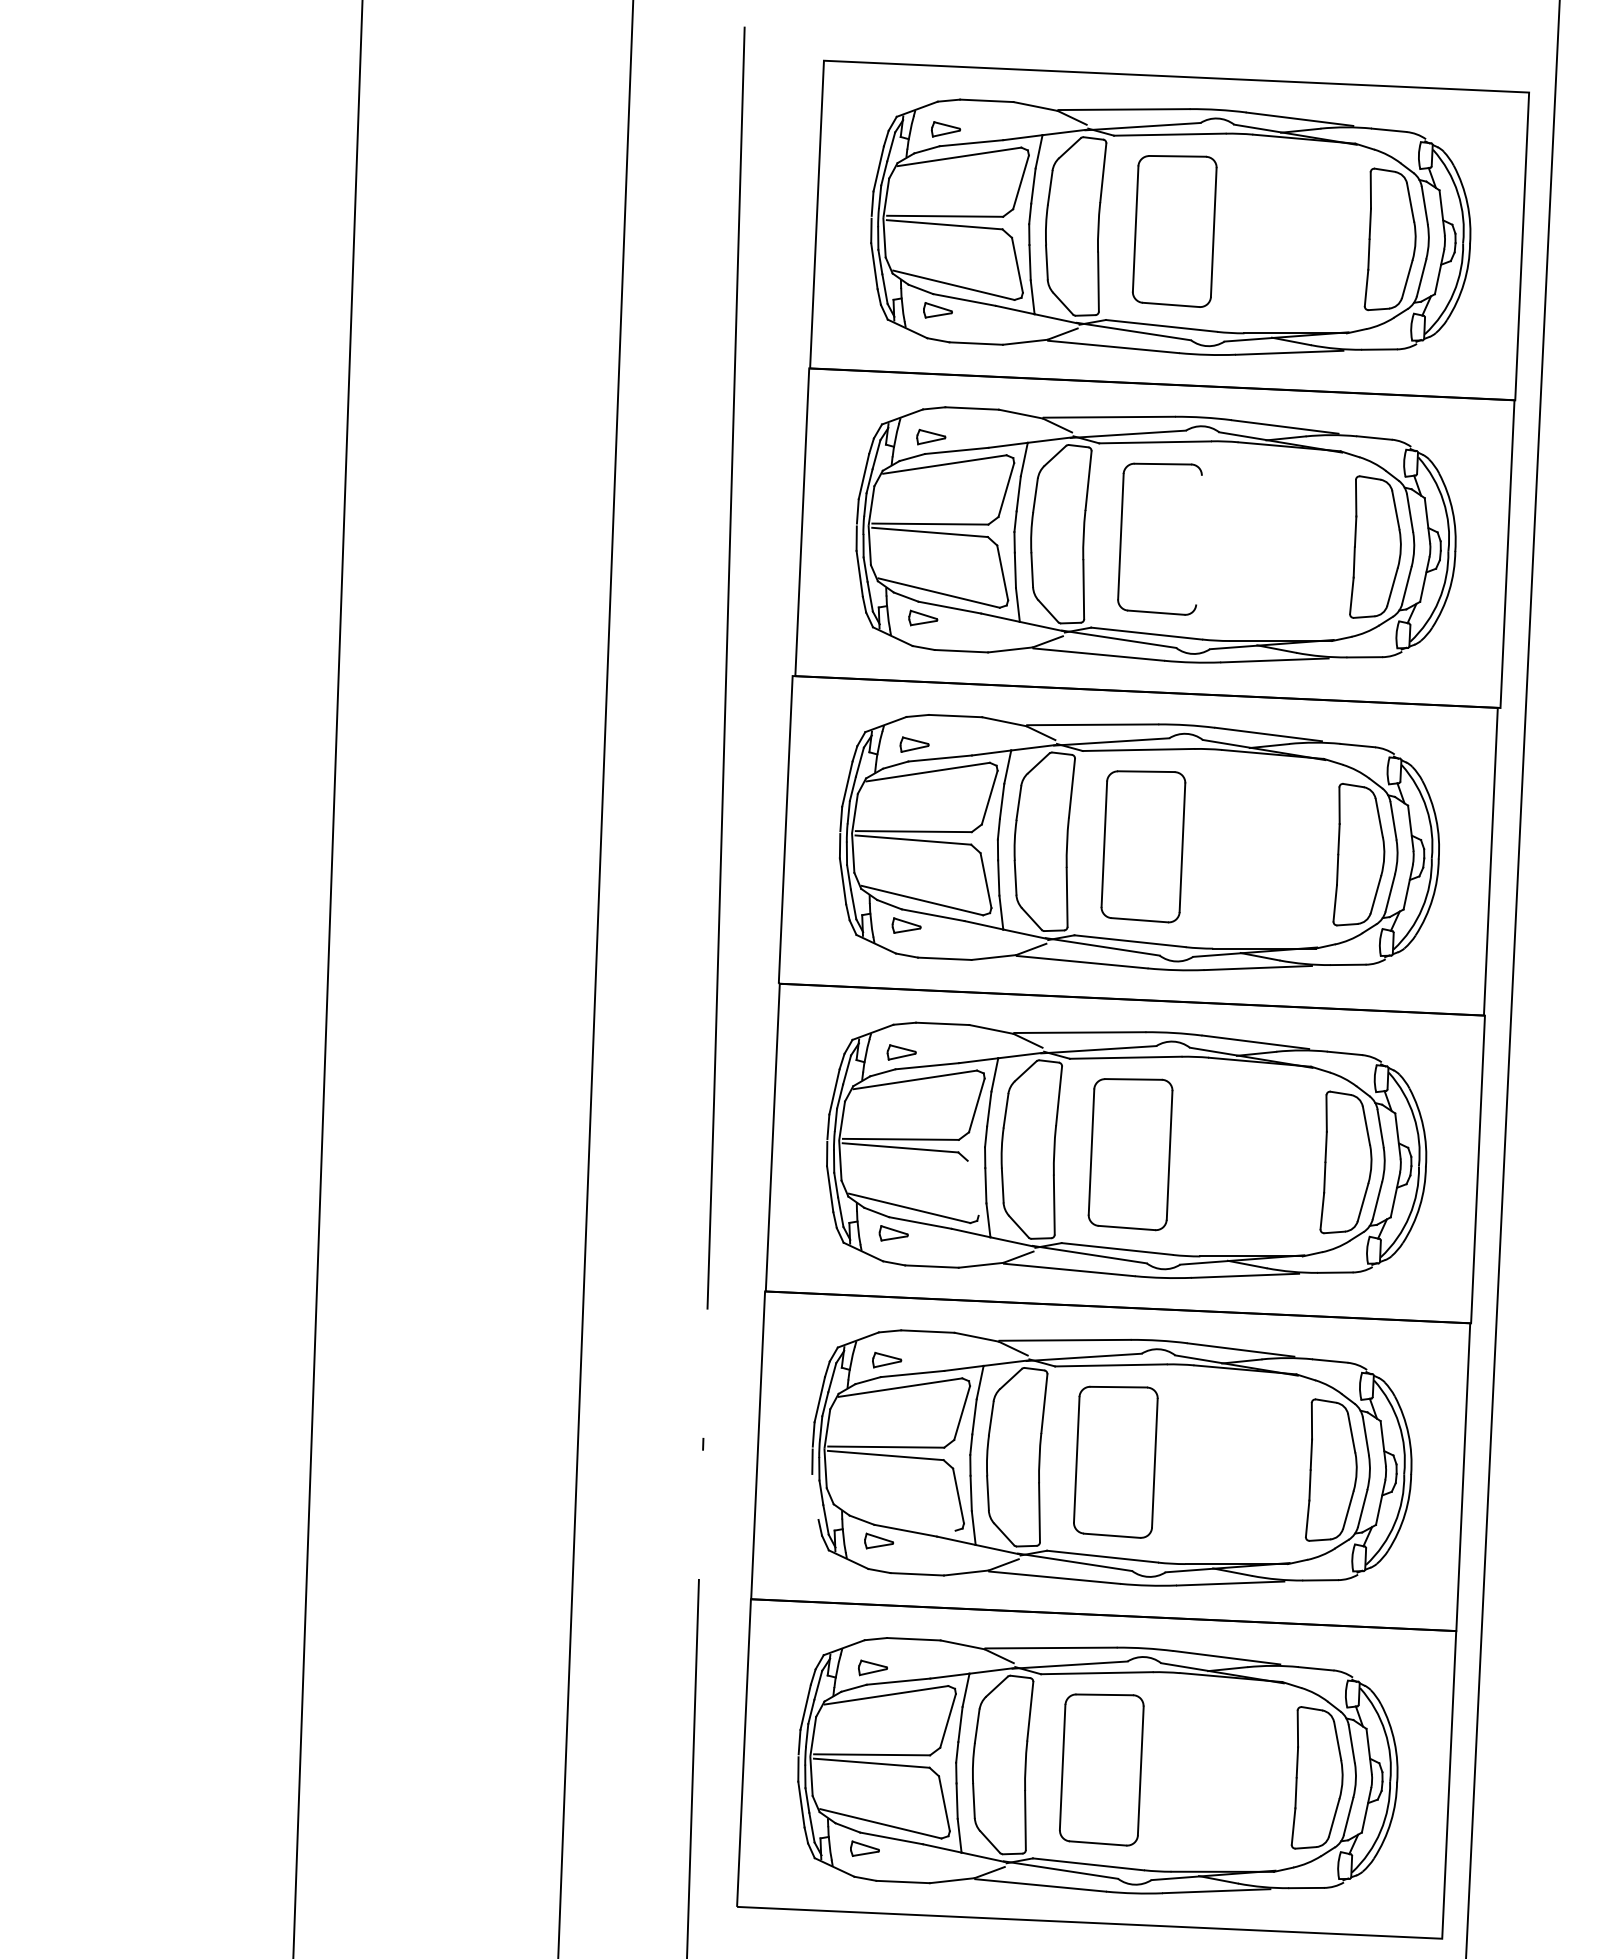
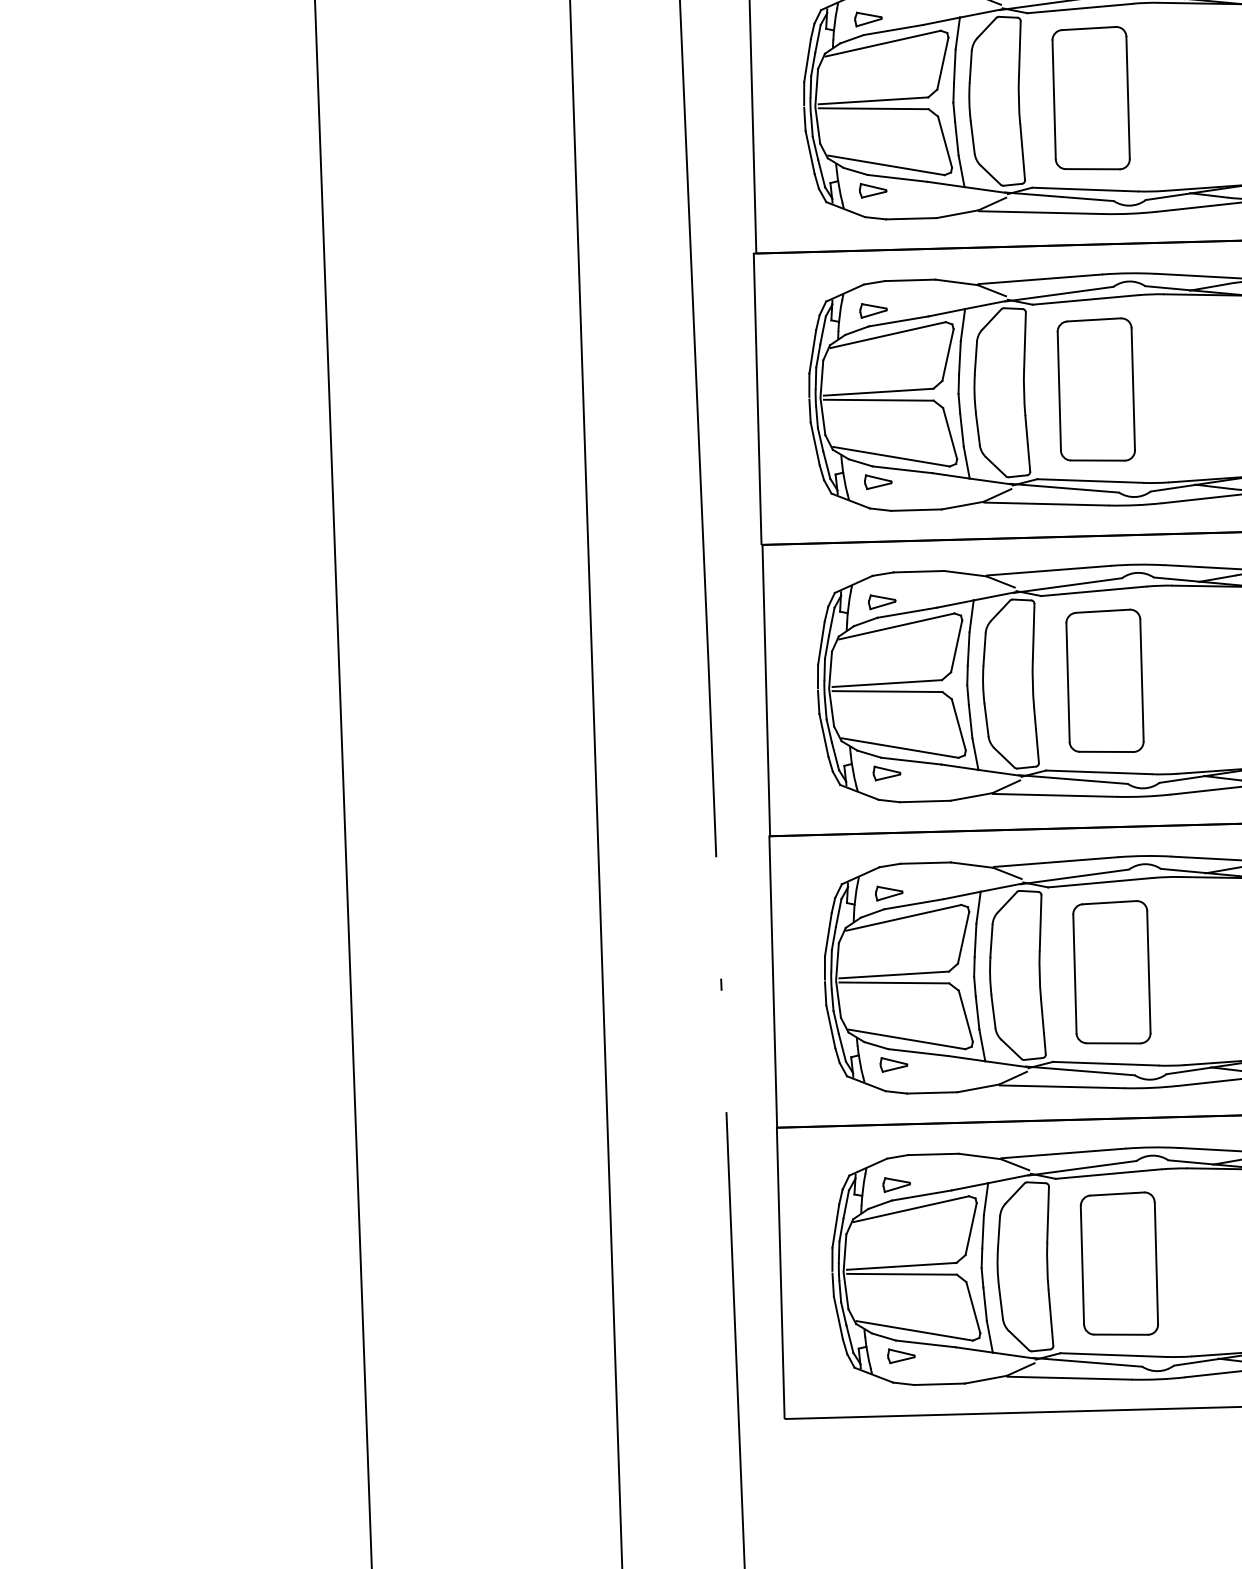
line: (1198, 539) -> (1127, 97), added
line: (972, 1187) -> (958, 724), added
line: (815, 1496) -> (830, 1026), added
line: (894, 1515) -> (906, 1038), added

